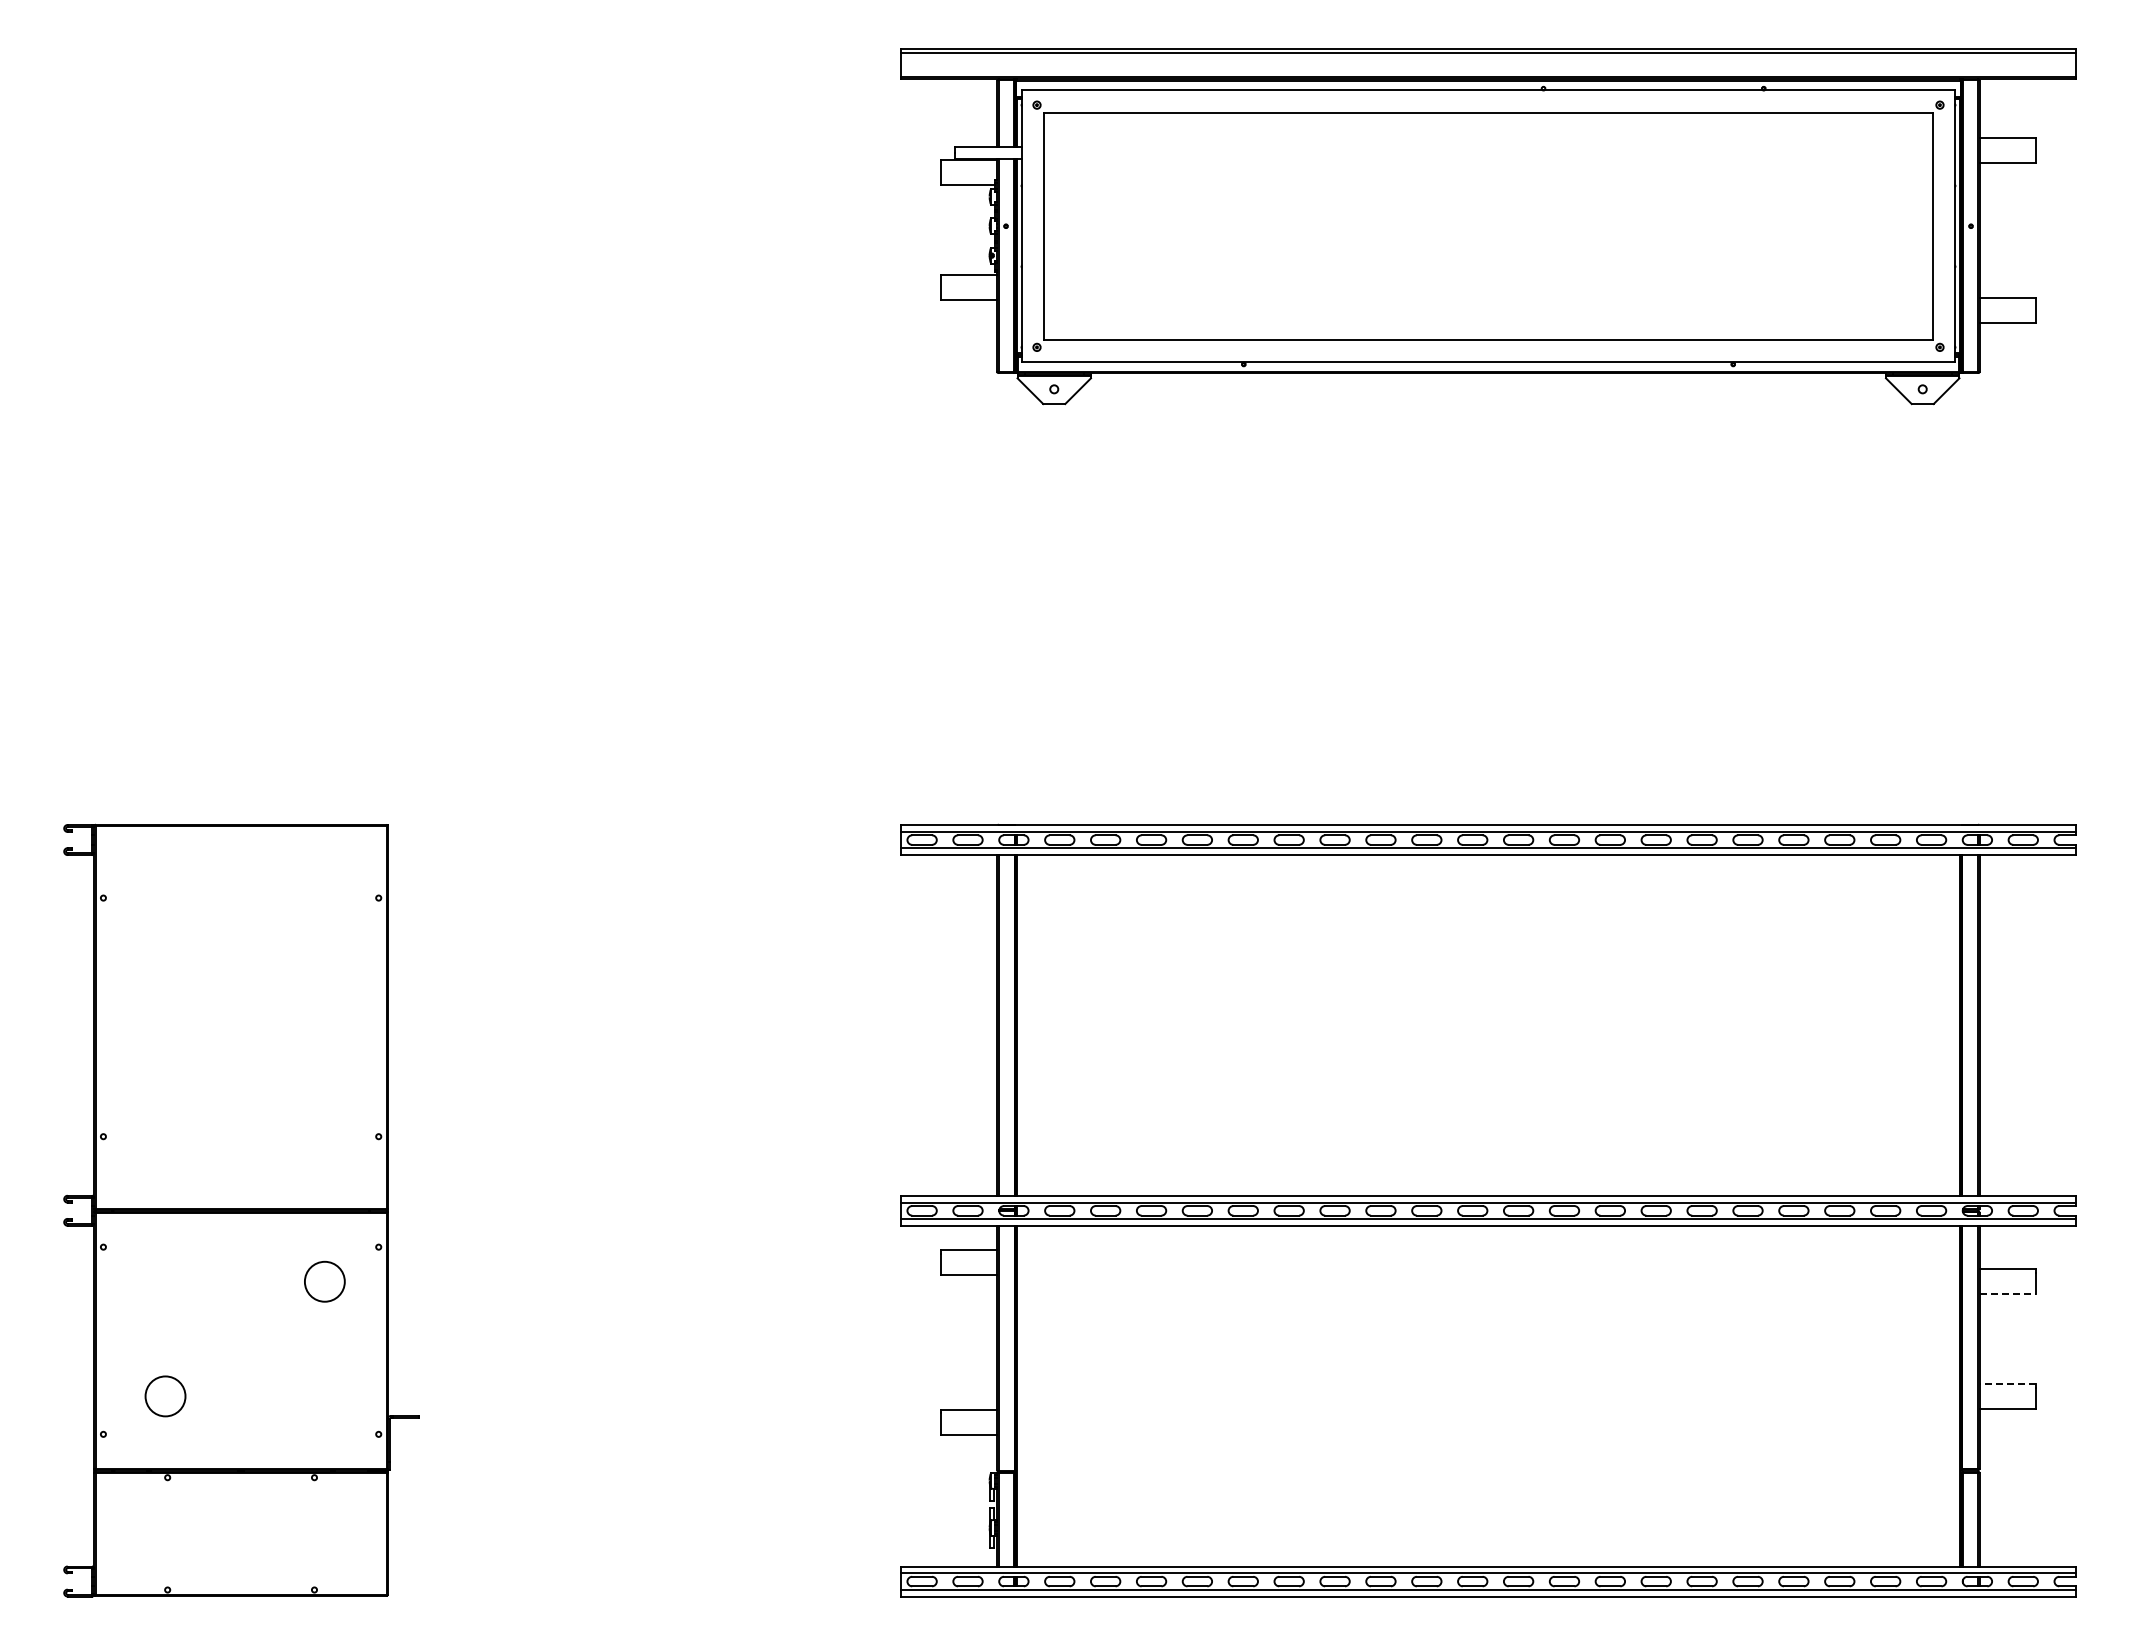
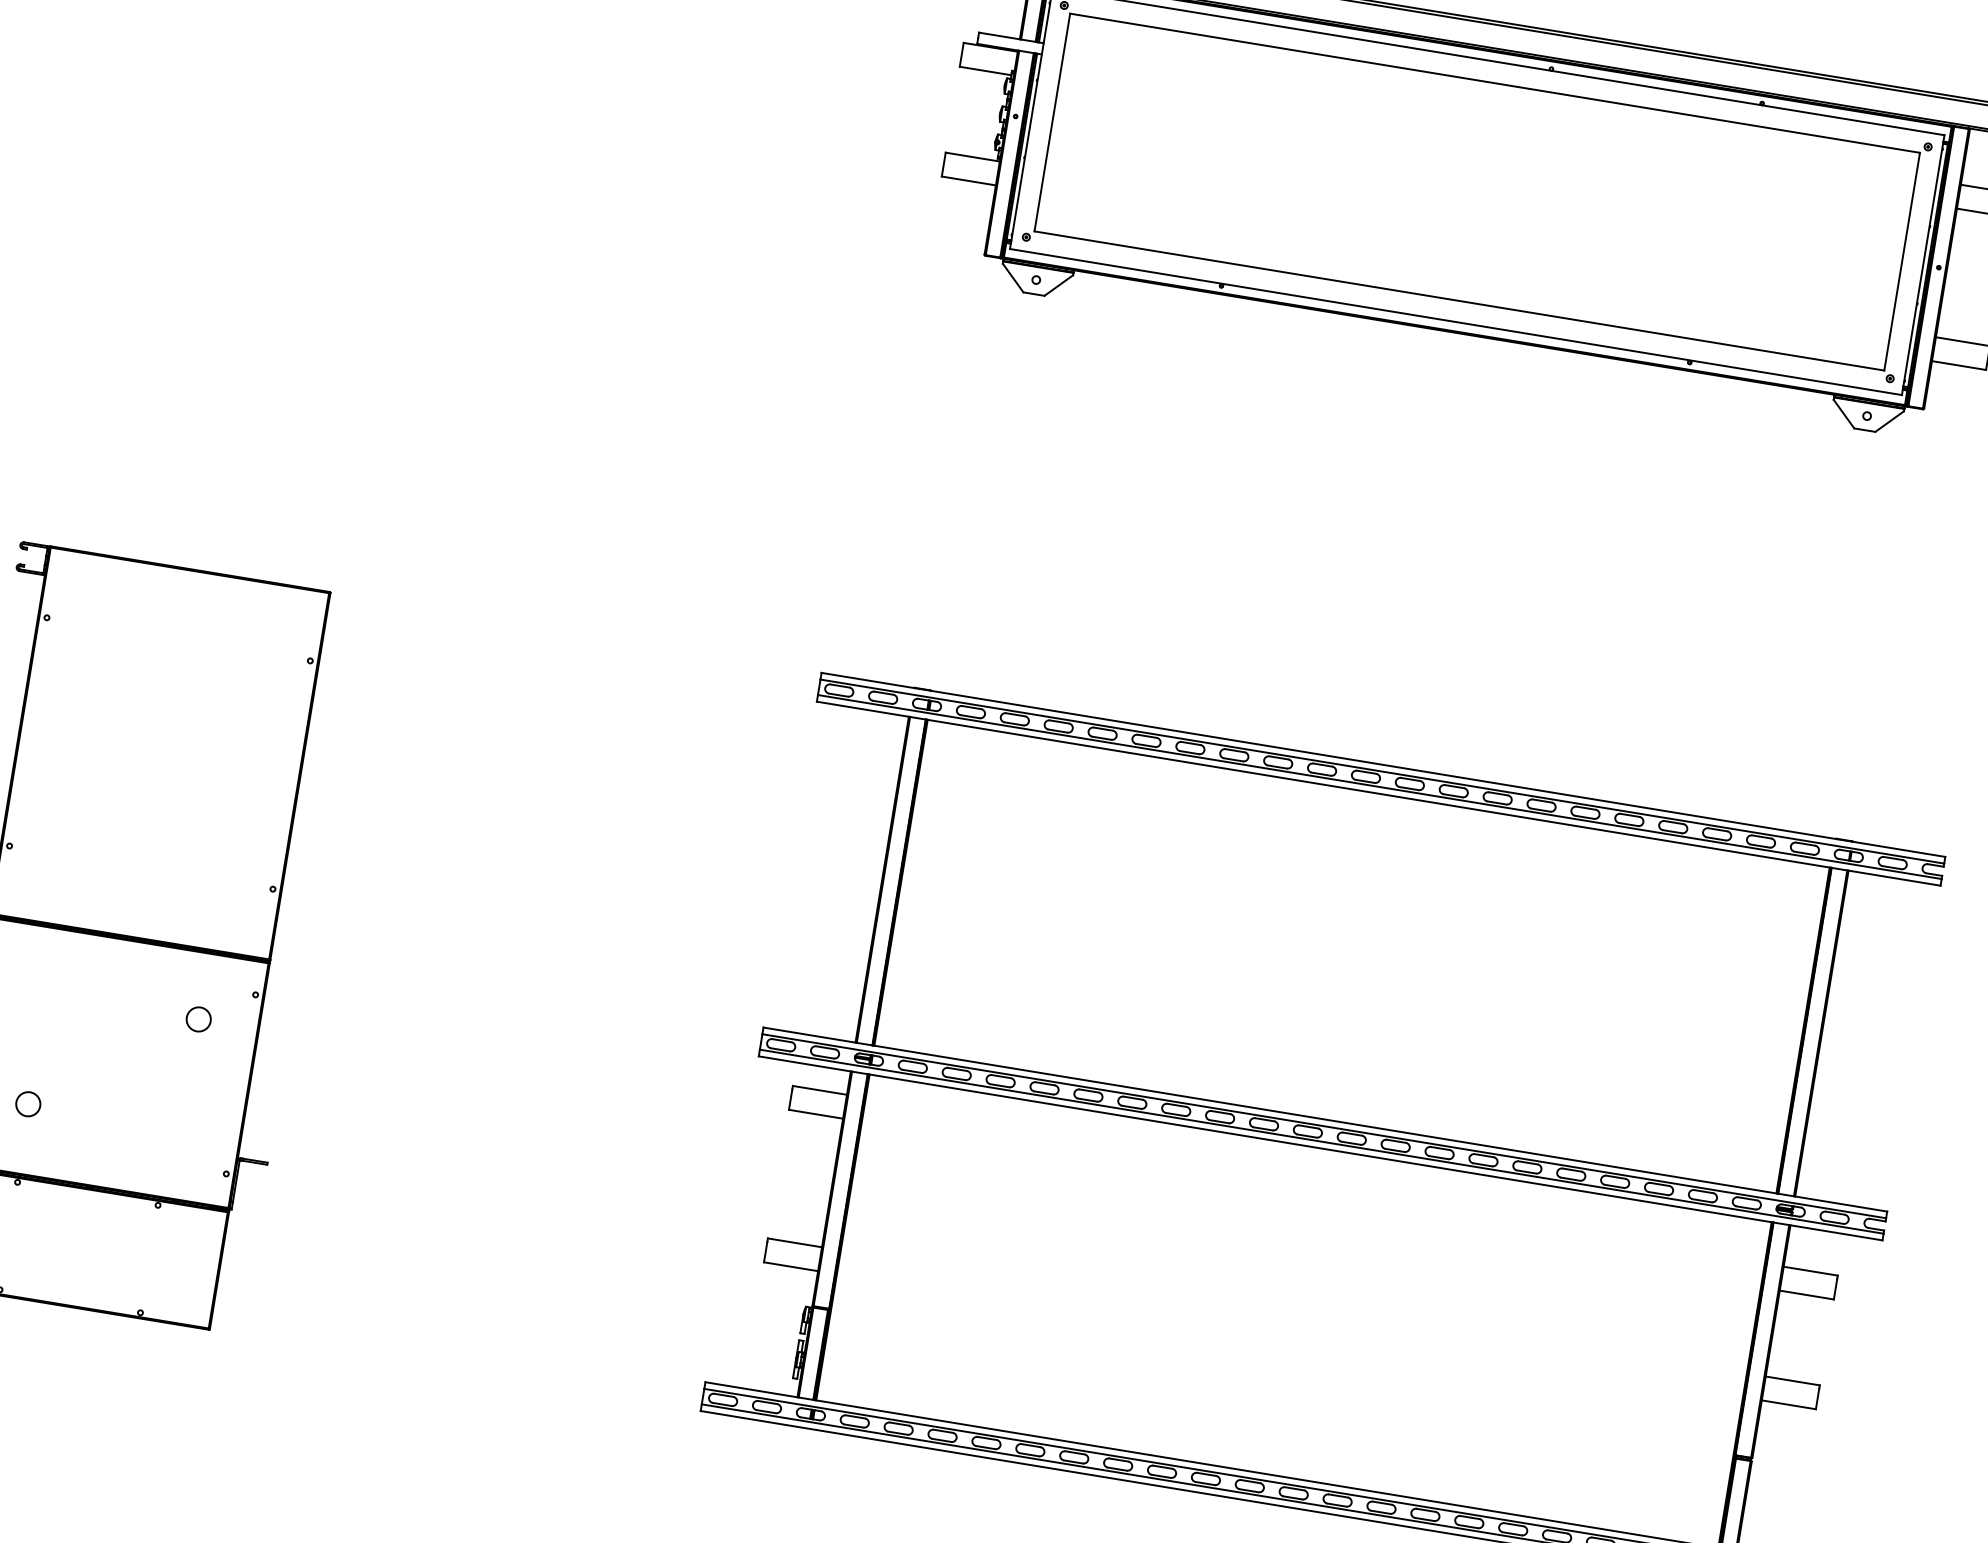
circle: (324, 1281) -> (198, 1019), size x0.62
line: (2008, 1294) -> (1807, 1295), dashed -> solid
line: (2007, 1383) -> (1792, 1380), dashed -> solid
circle: (165, 1395) -> (28, 1103), size x0.62

